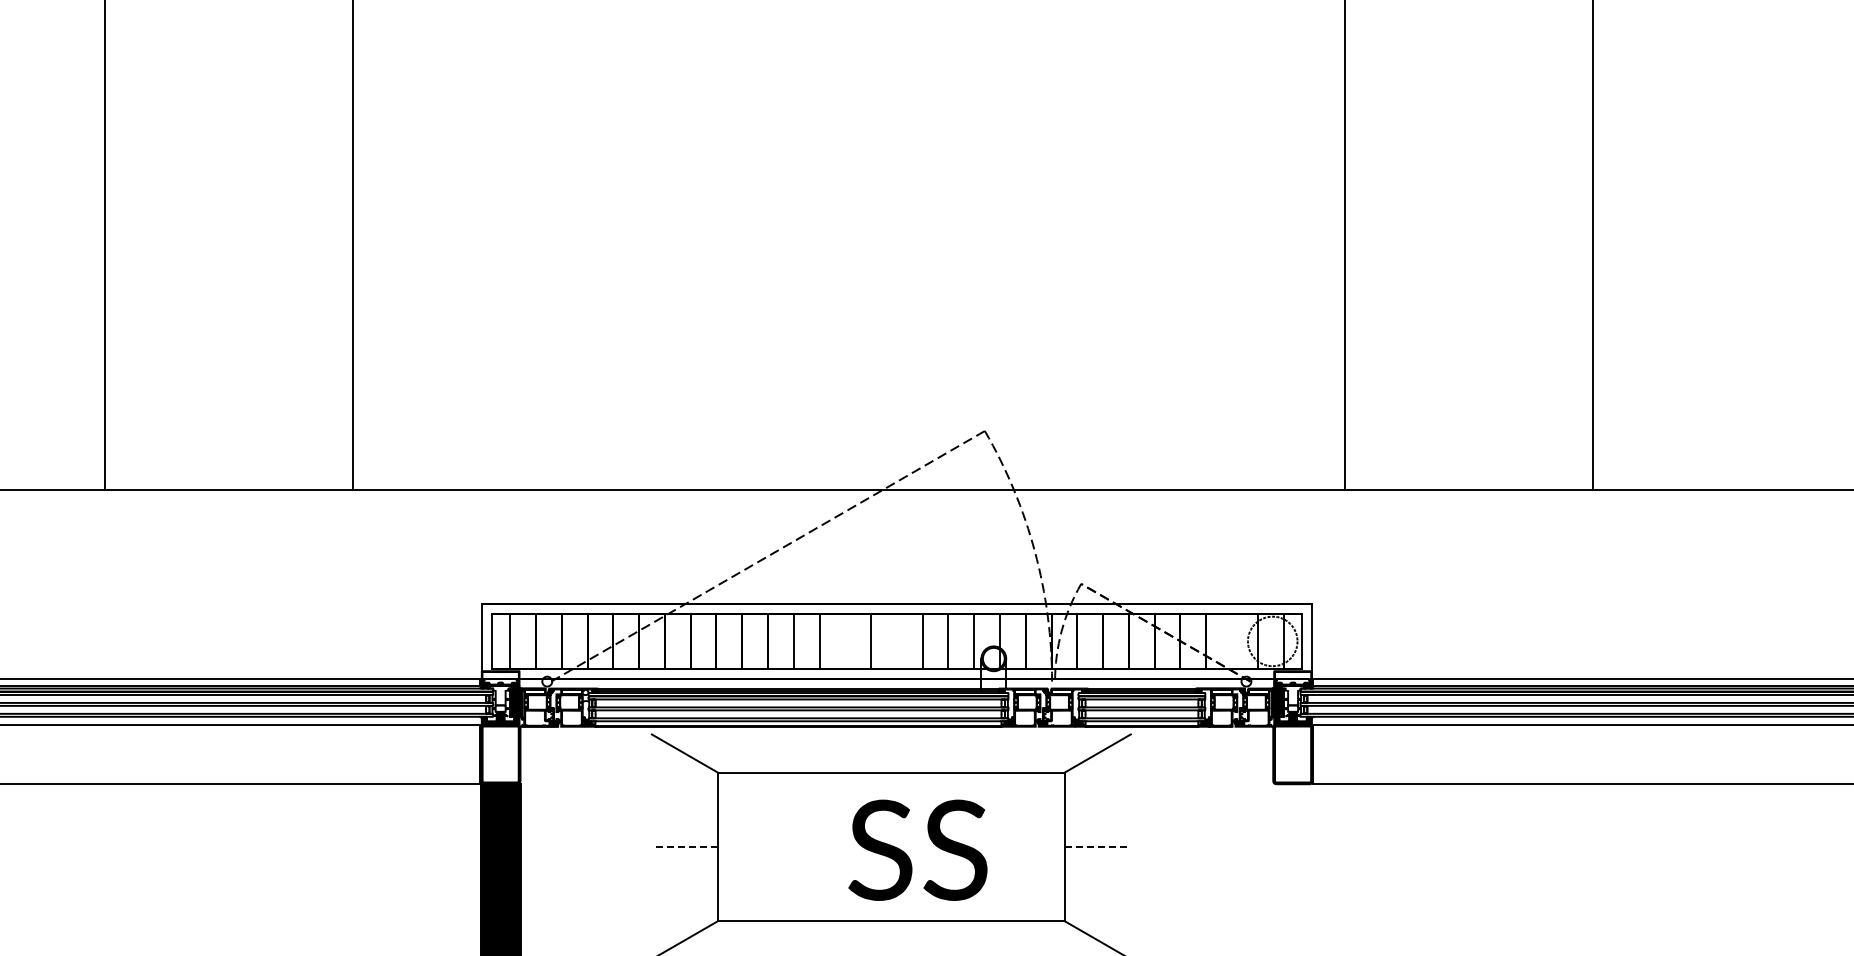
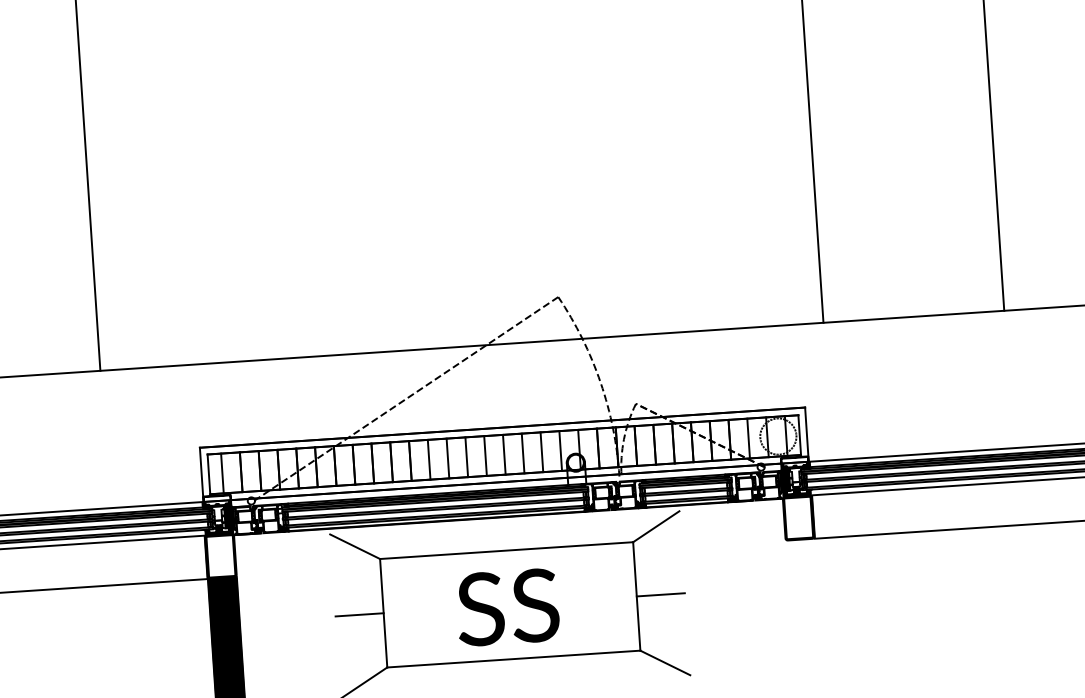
line: (845, 641) -> (466, 457), added
line: (896, 641) -> (504, 454), added
line: (1231, 641) -> (748, 438), added
line: (684, 846) -> (359, 614), dashed -> solid
line: (1097, 846) -> (660, 594), dashed -> solid
text: (917, 849) -> (507, 606), moved

